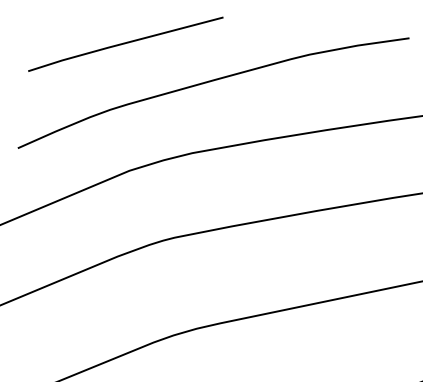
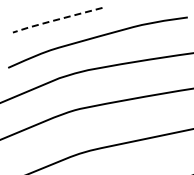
line: (123, 44) -> (56, 20), solid -> dashed

